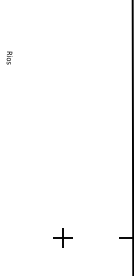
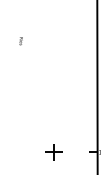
part: (61, 238) -> (53, 152), size x1.43

